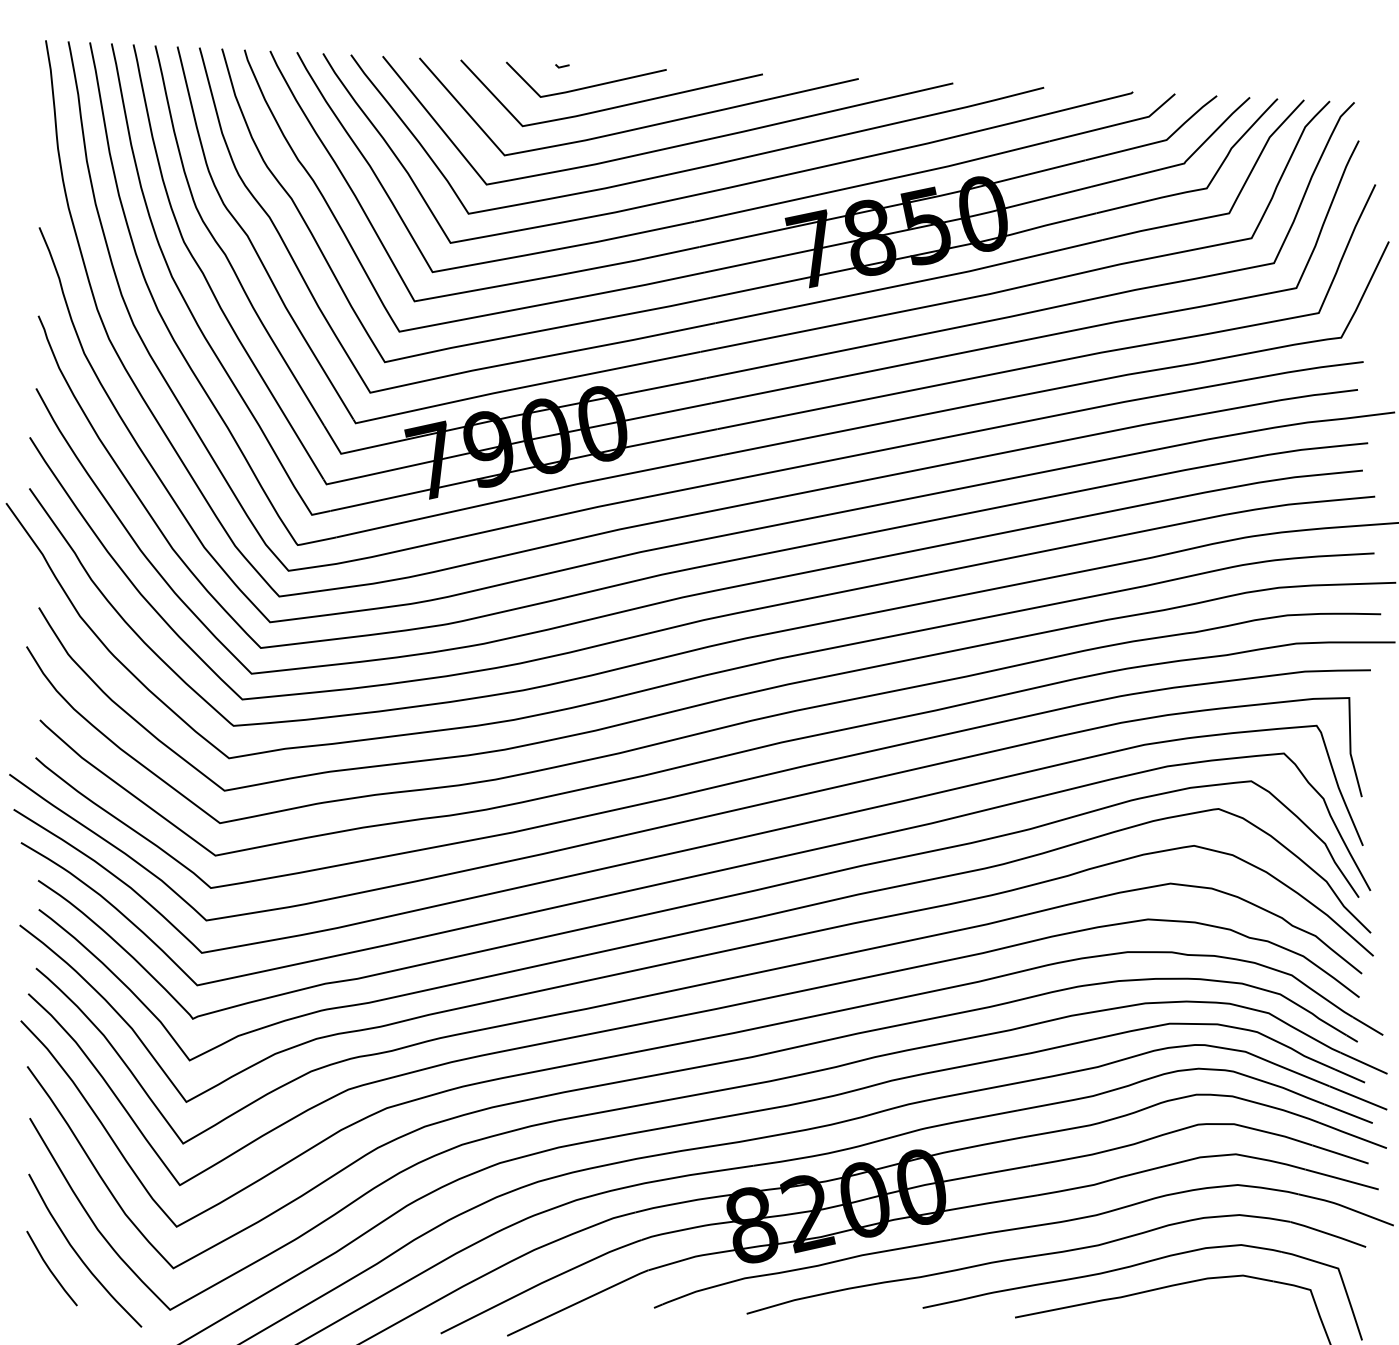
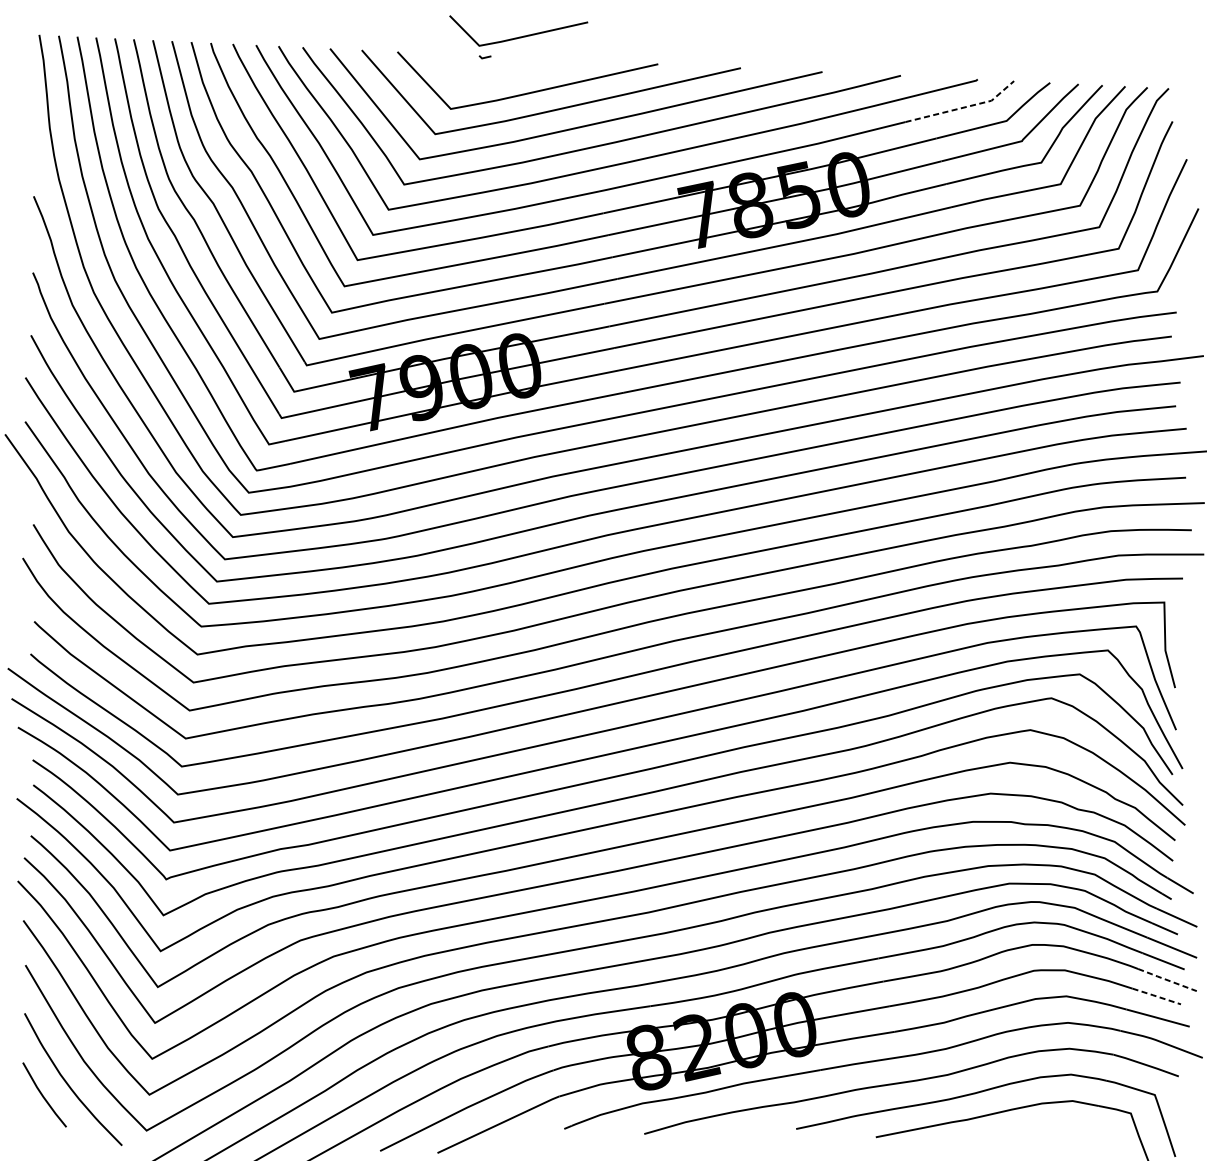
line: (586, 86) -> (518, 36), moved
line: (1117, 124) -> (964, 107), solid -> dashed
line: (1351, 1135) -> (1166, 980), solid -> dashed
line: (1340, 1154) -> (1156, 996), solid -> dashed

